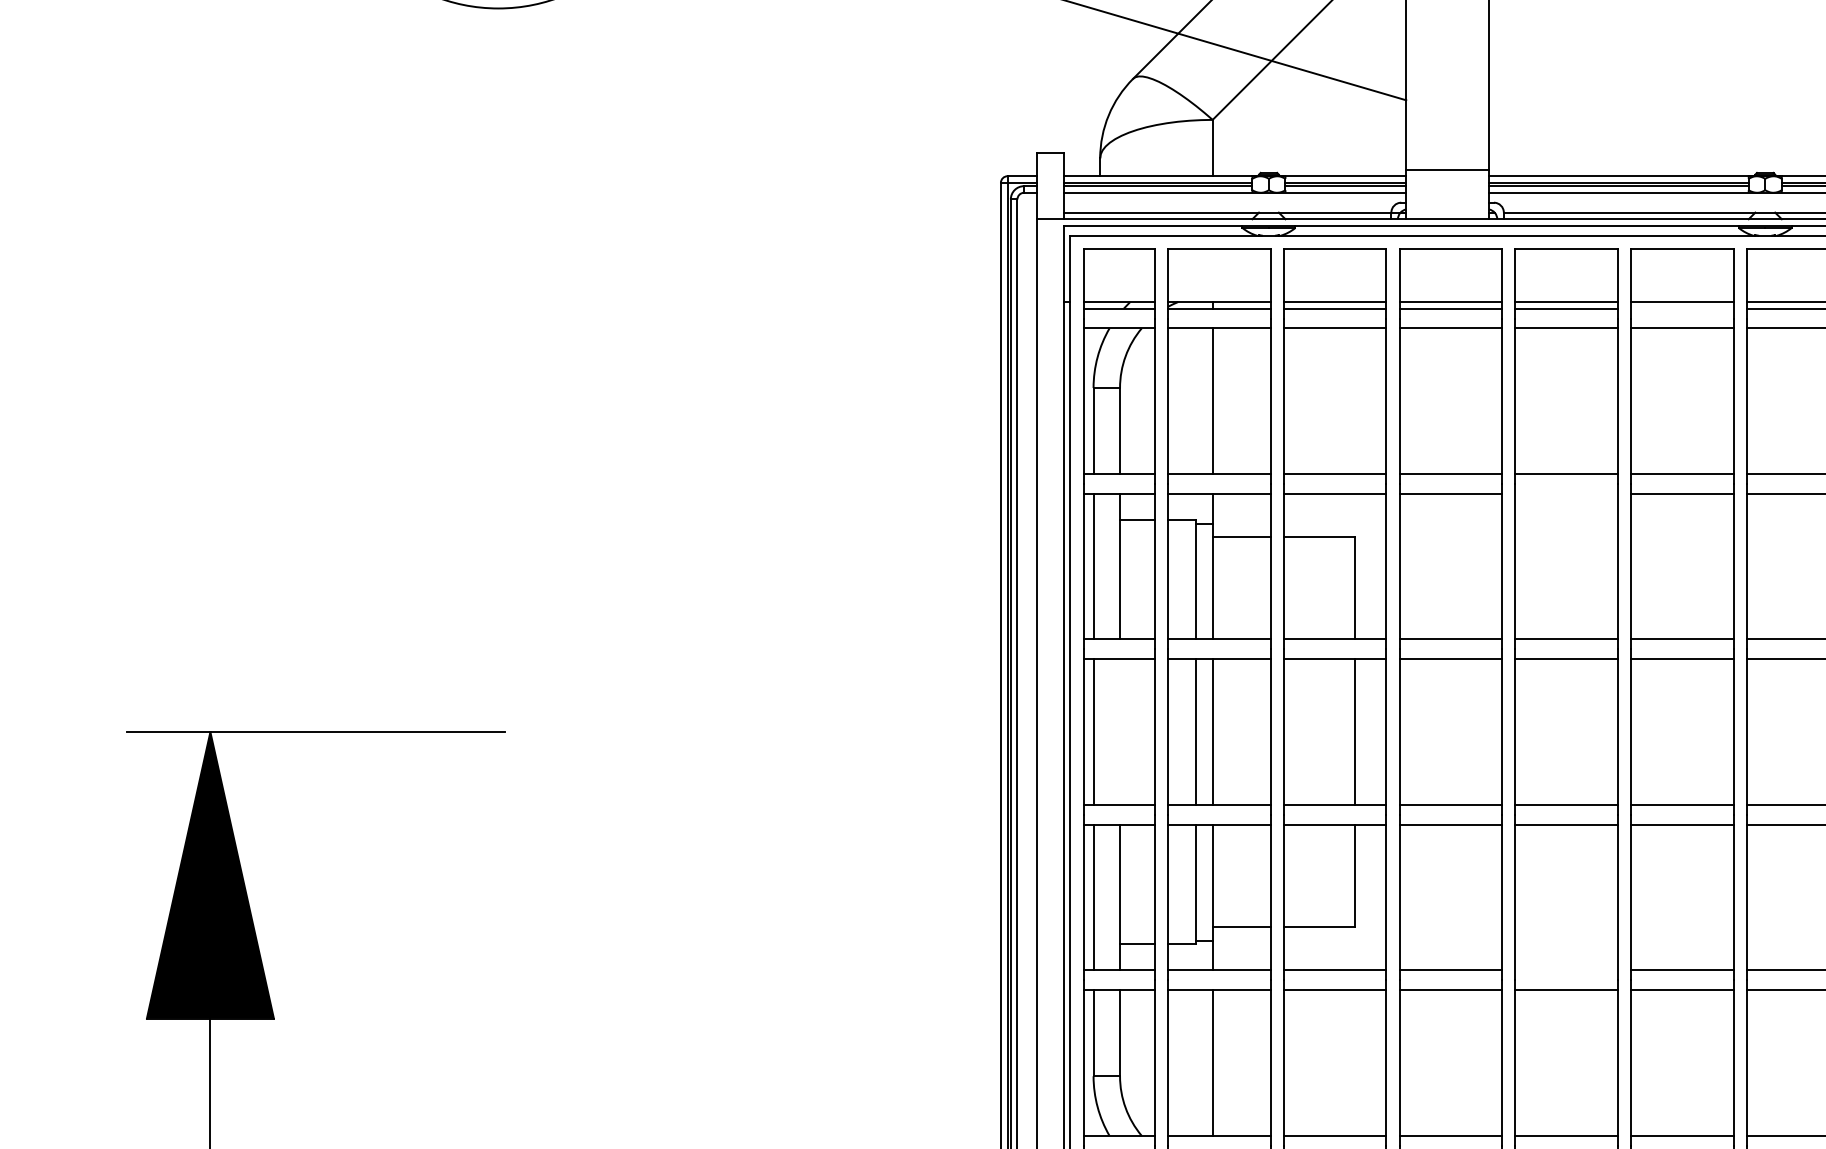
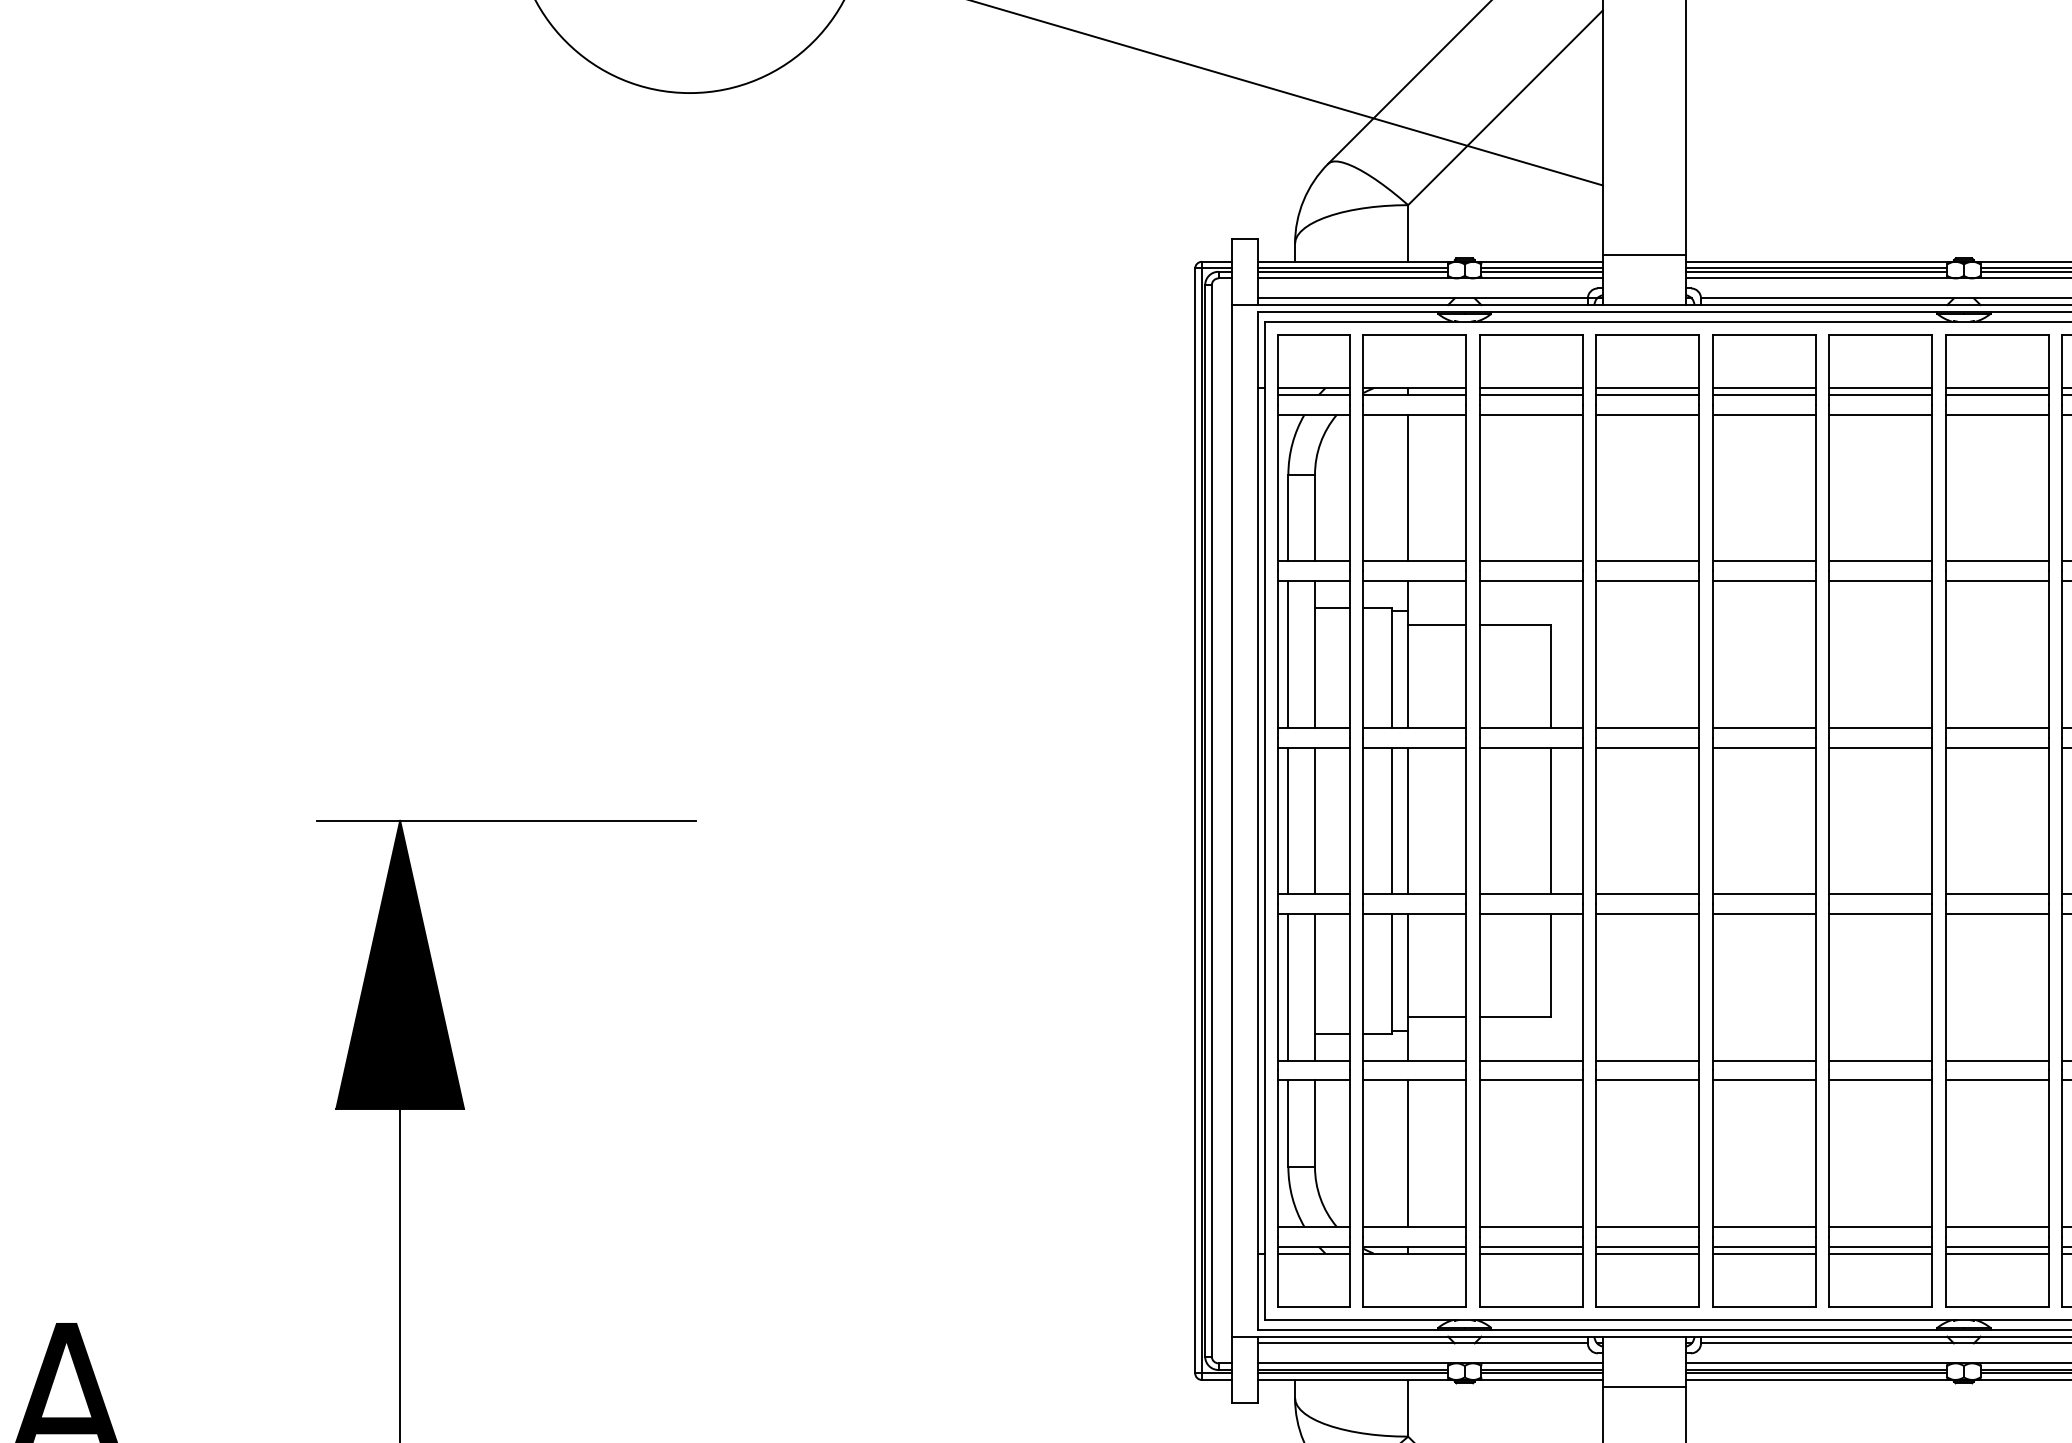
line: (1682, 308) -> (1880, 394), added
line: (1565, 494) -> (1763, 581), added
line: (1120, 731) -> (1315, 820), added
line: (1565, 970) -> (1763, 1060), added

